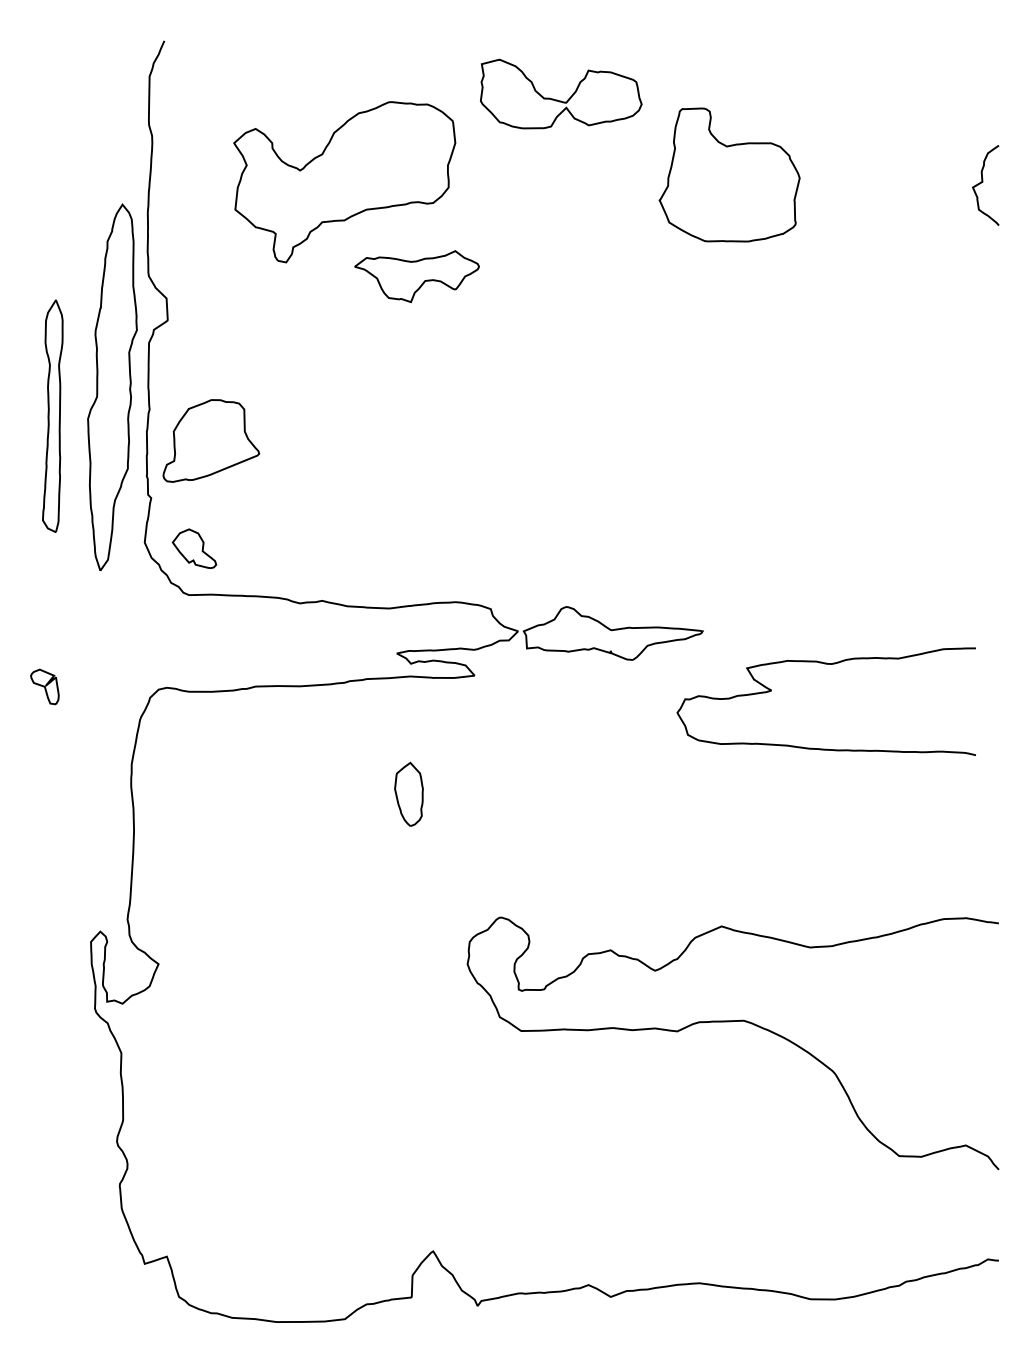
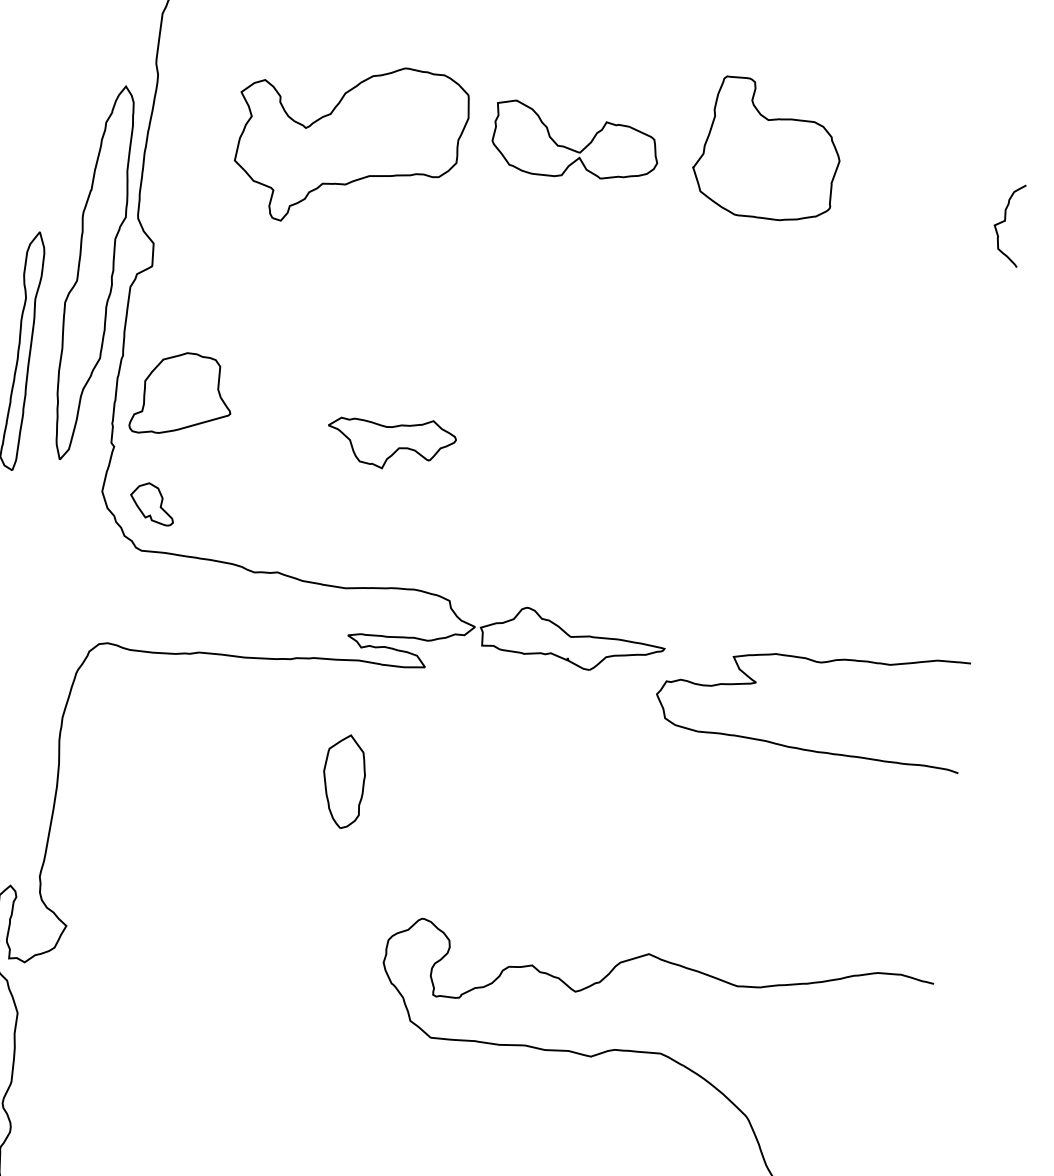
part: (561, 100) -> (575, 149), moved
part: (729, 174) -> (767, 149), moved
part: (416, 276) -> (390, 442), moved
part: (112, 386) -> (94, 272), moved
curve: (825, 664) -> (814, 662), moved
part: (408, 794) -> (343, 781), size x1.43

